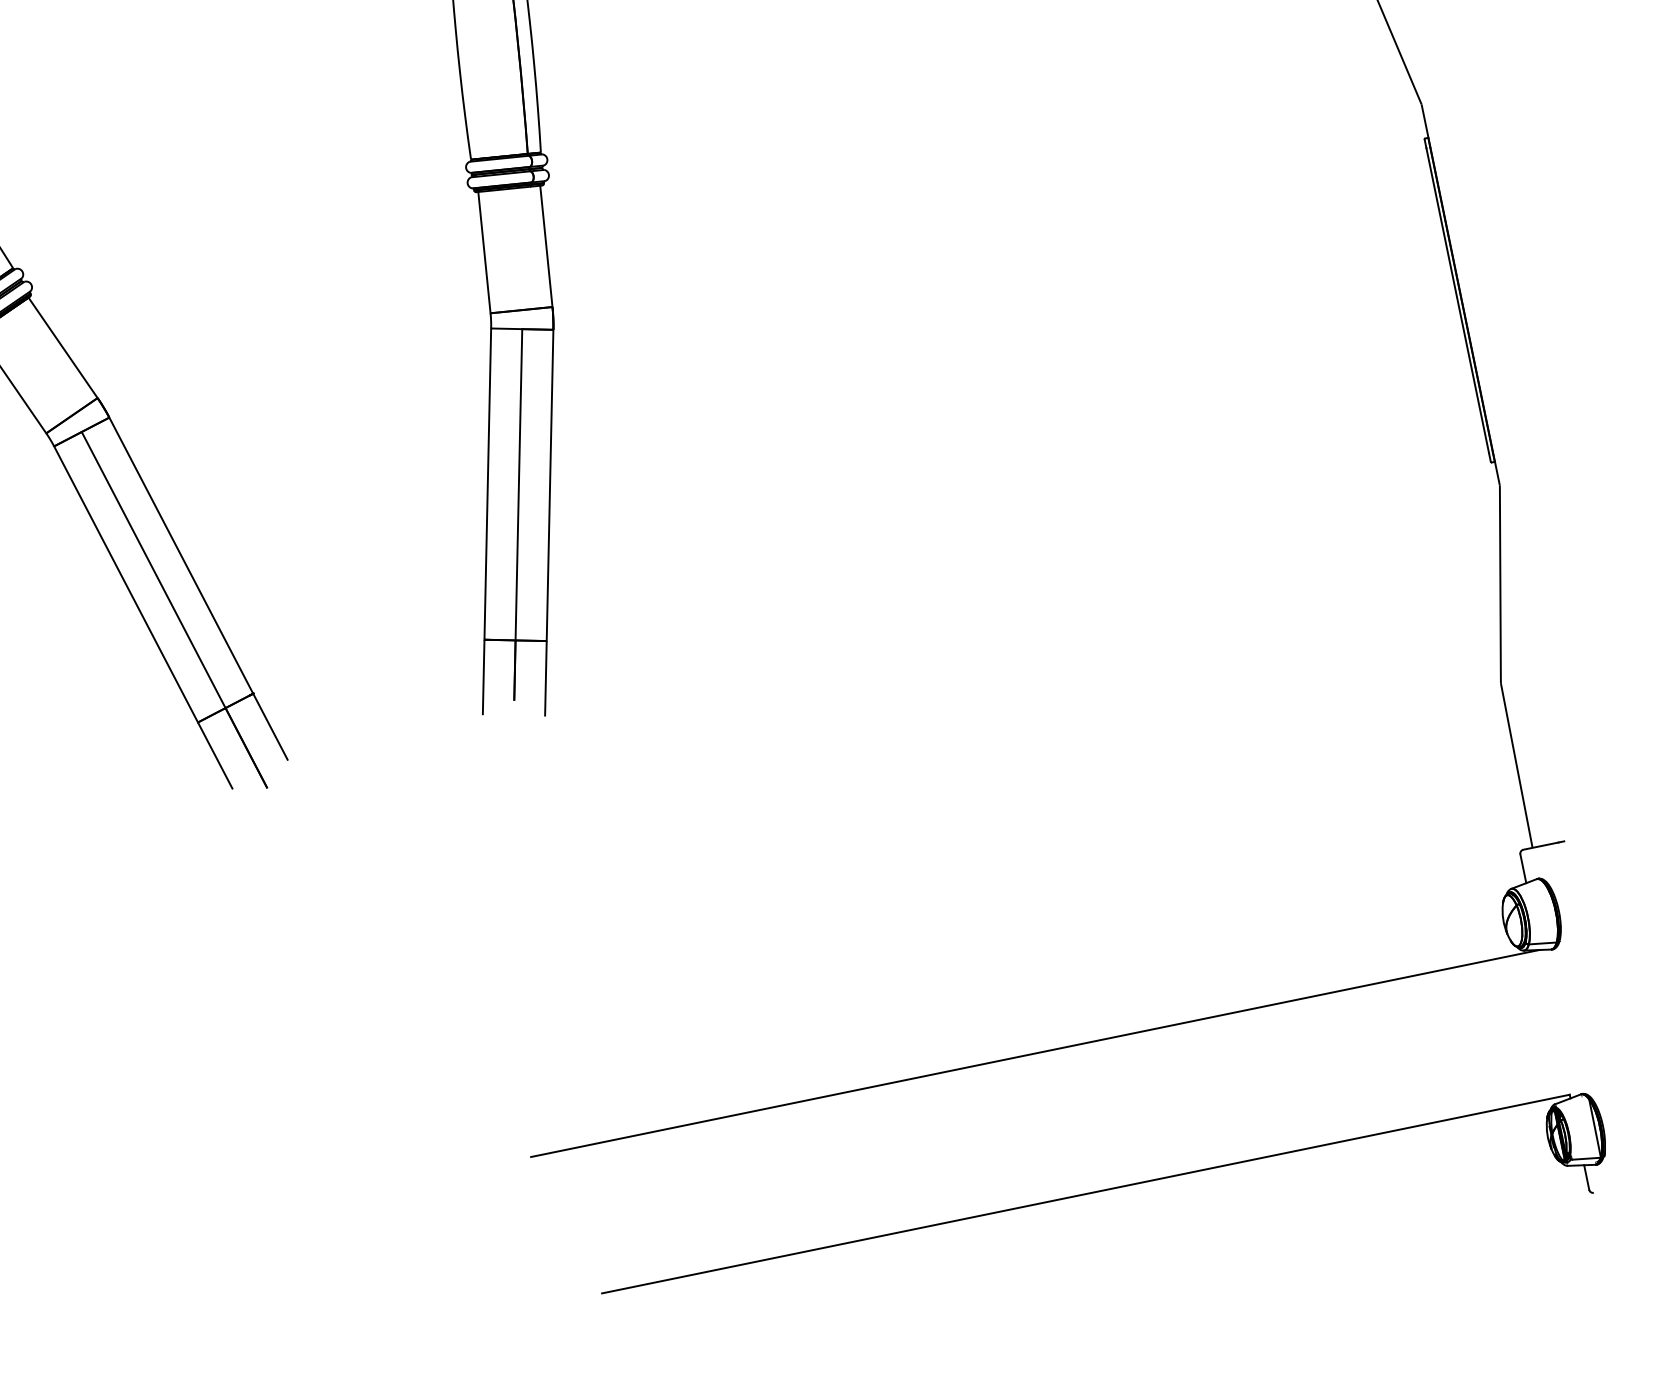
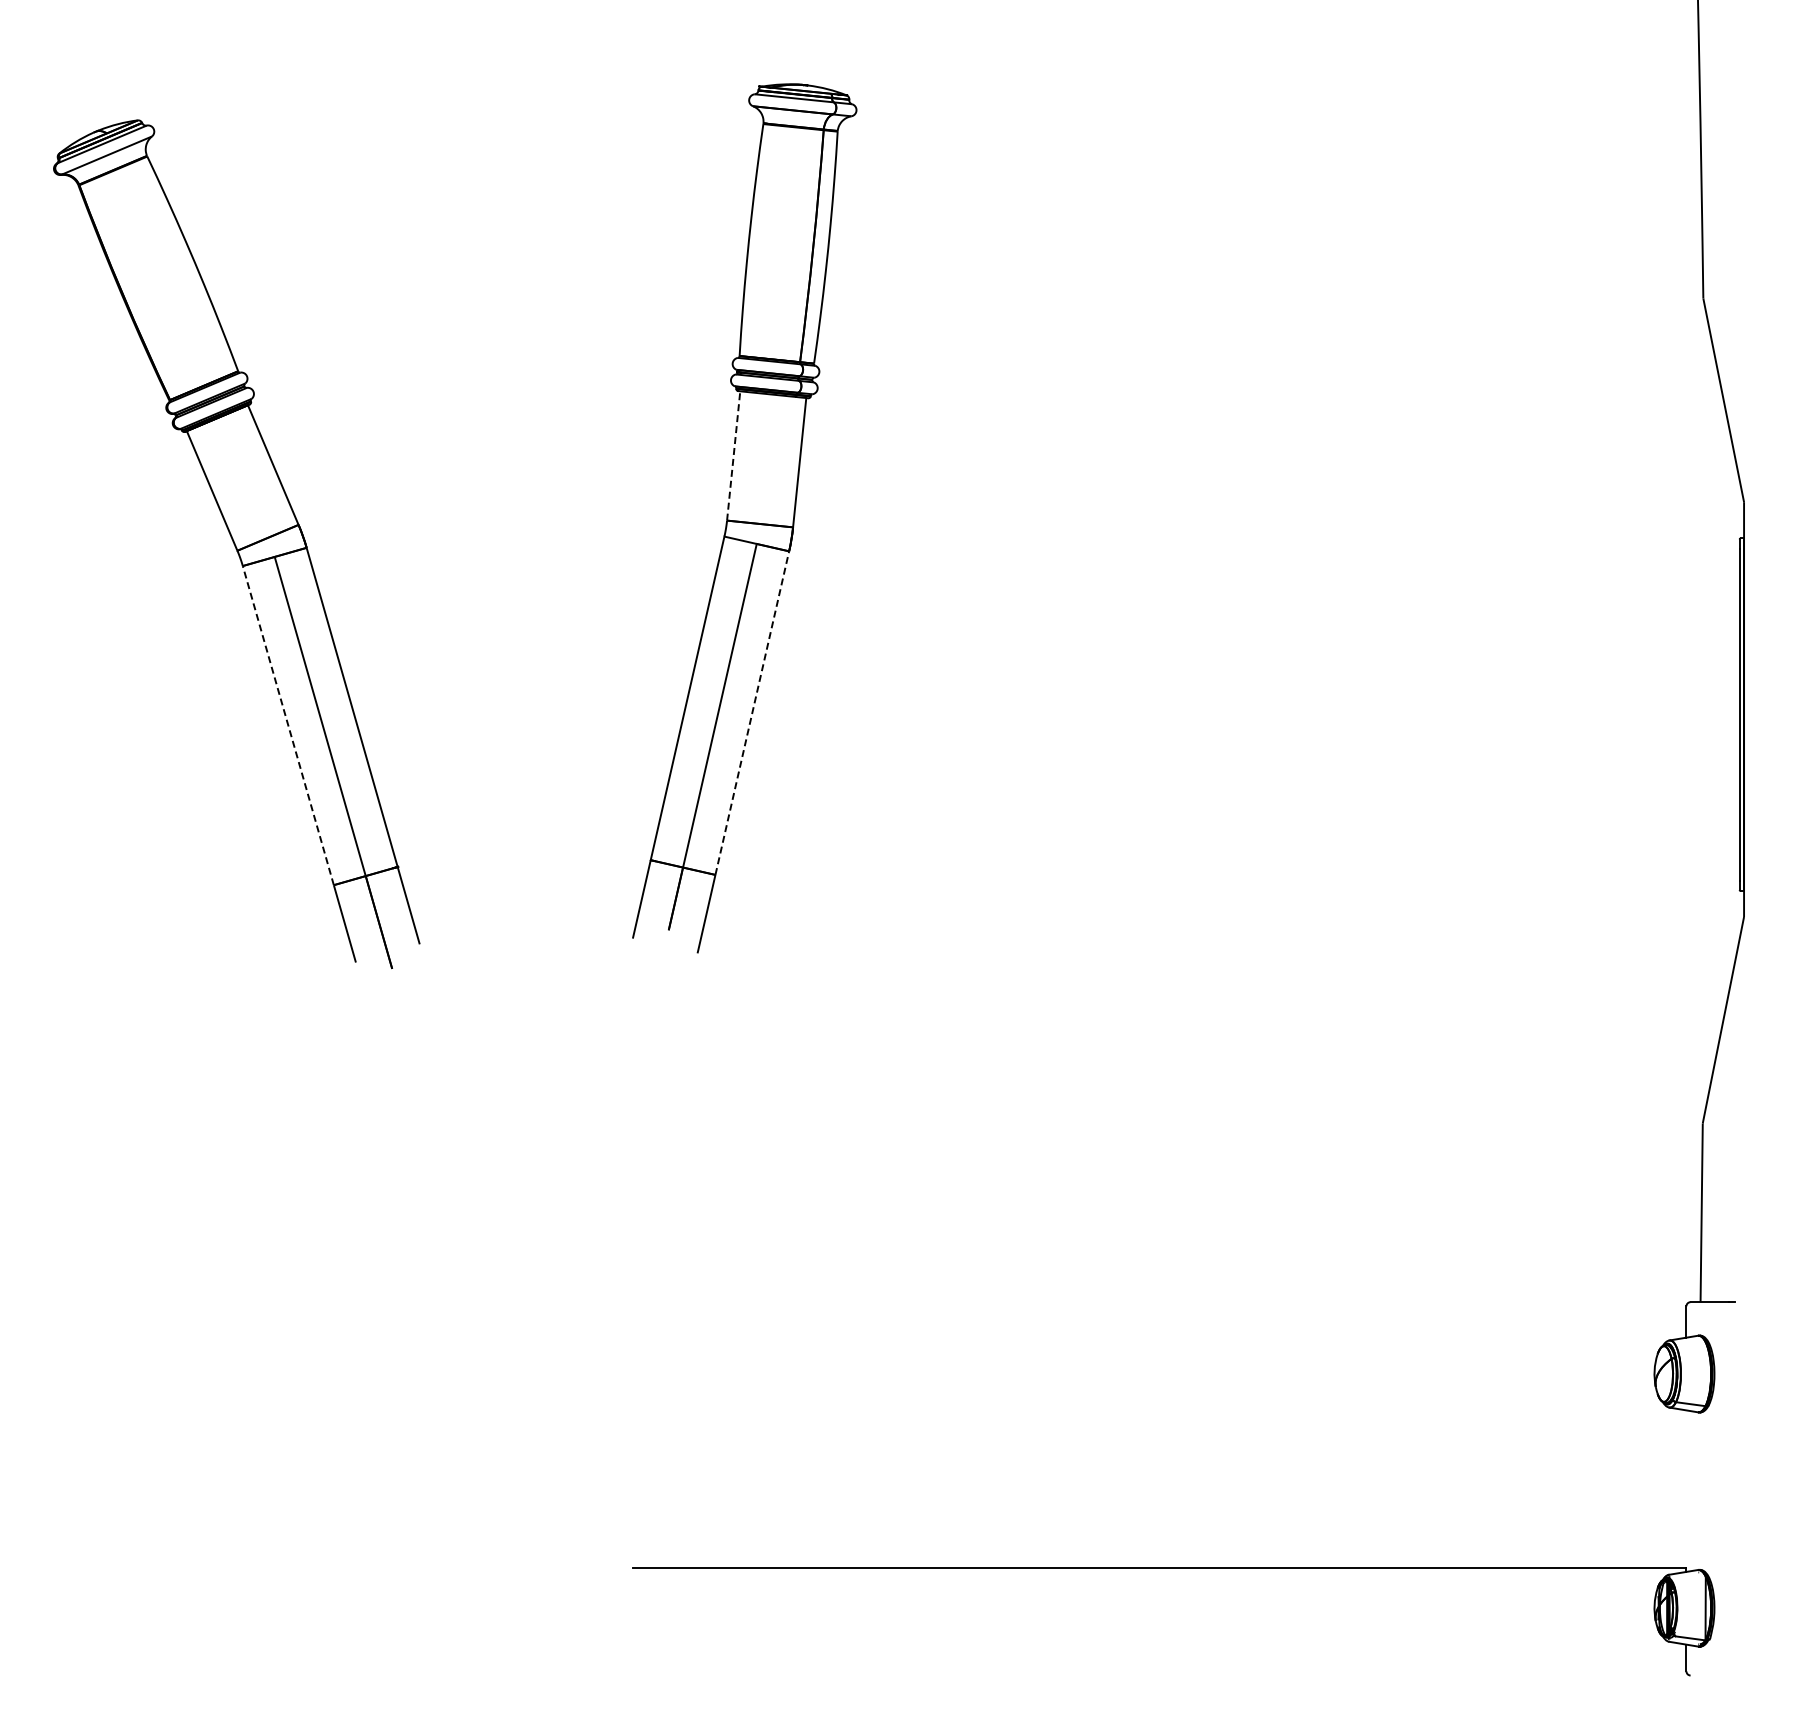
line: (484, 252) -> (733, 455), solid -> dashed
line: (550, 485) -> (752, 713), solid -> dashed
line: (126, 584) -> (288, 725), solid -> dashed
line: (1034, 1053) -> (1136, 1410), removed

